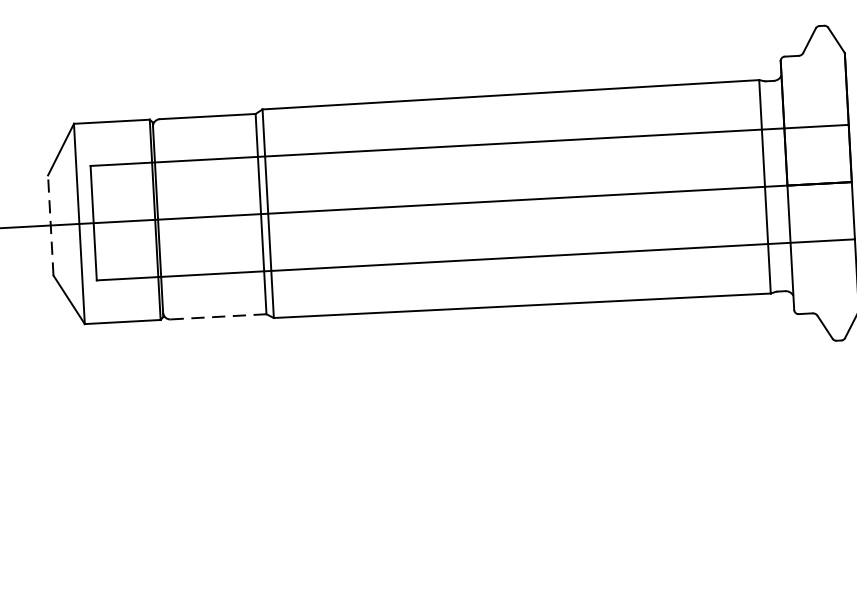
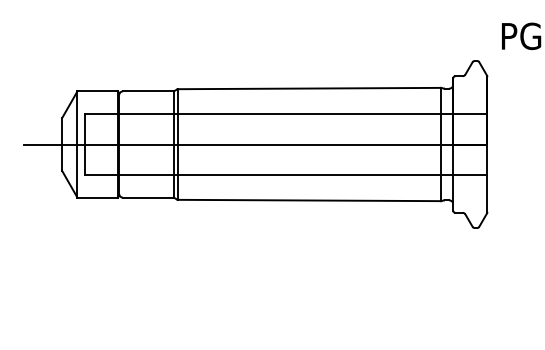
line: (51, 225) -> (62, 144), dashed -> solid
line: (218, 316) -> (148, 197), dashed -> solid

